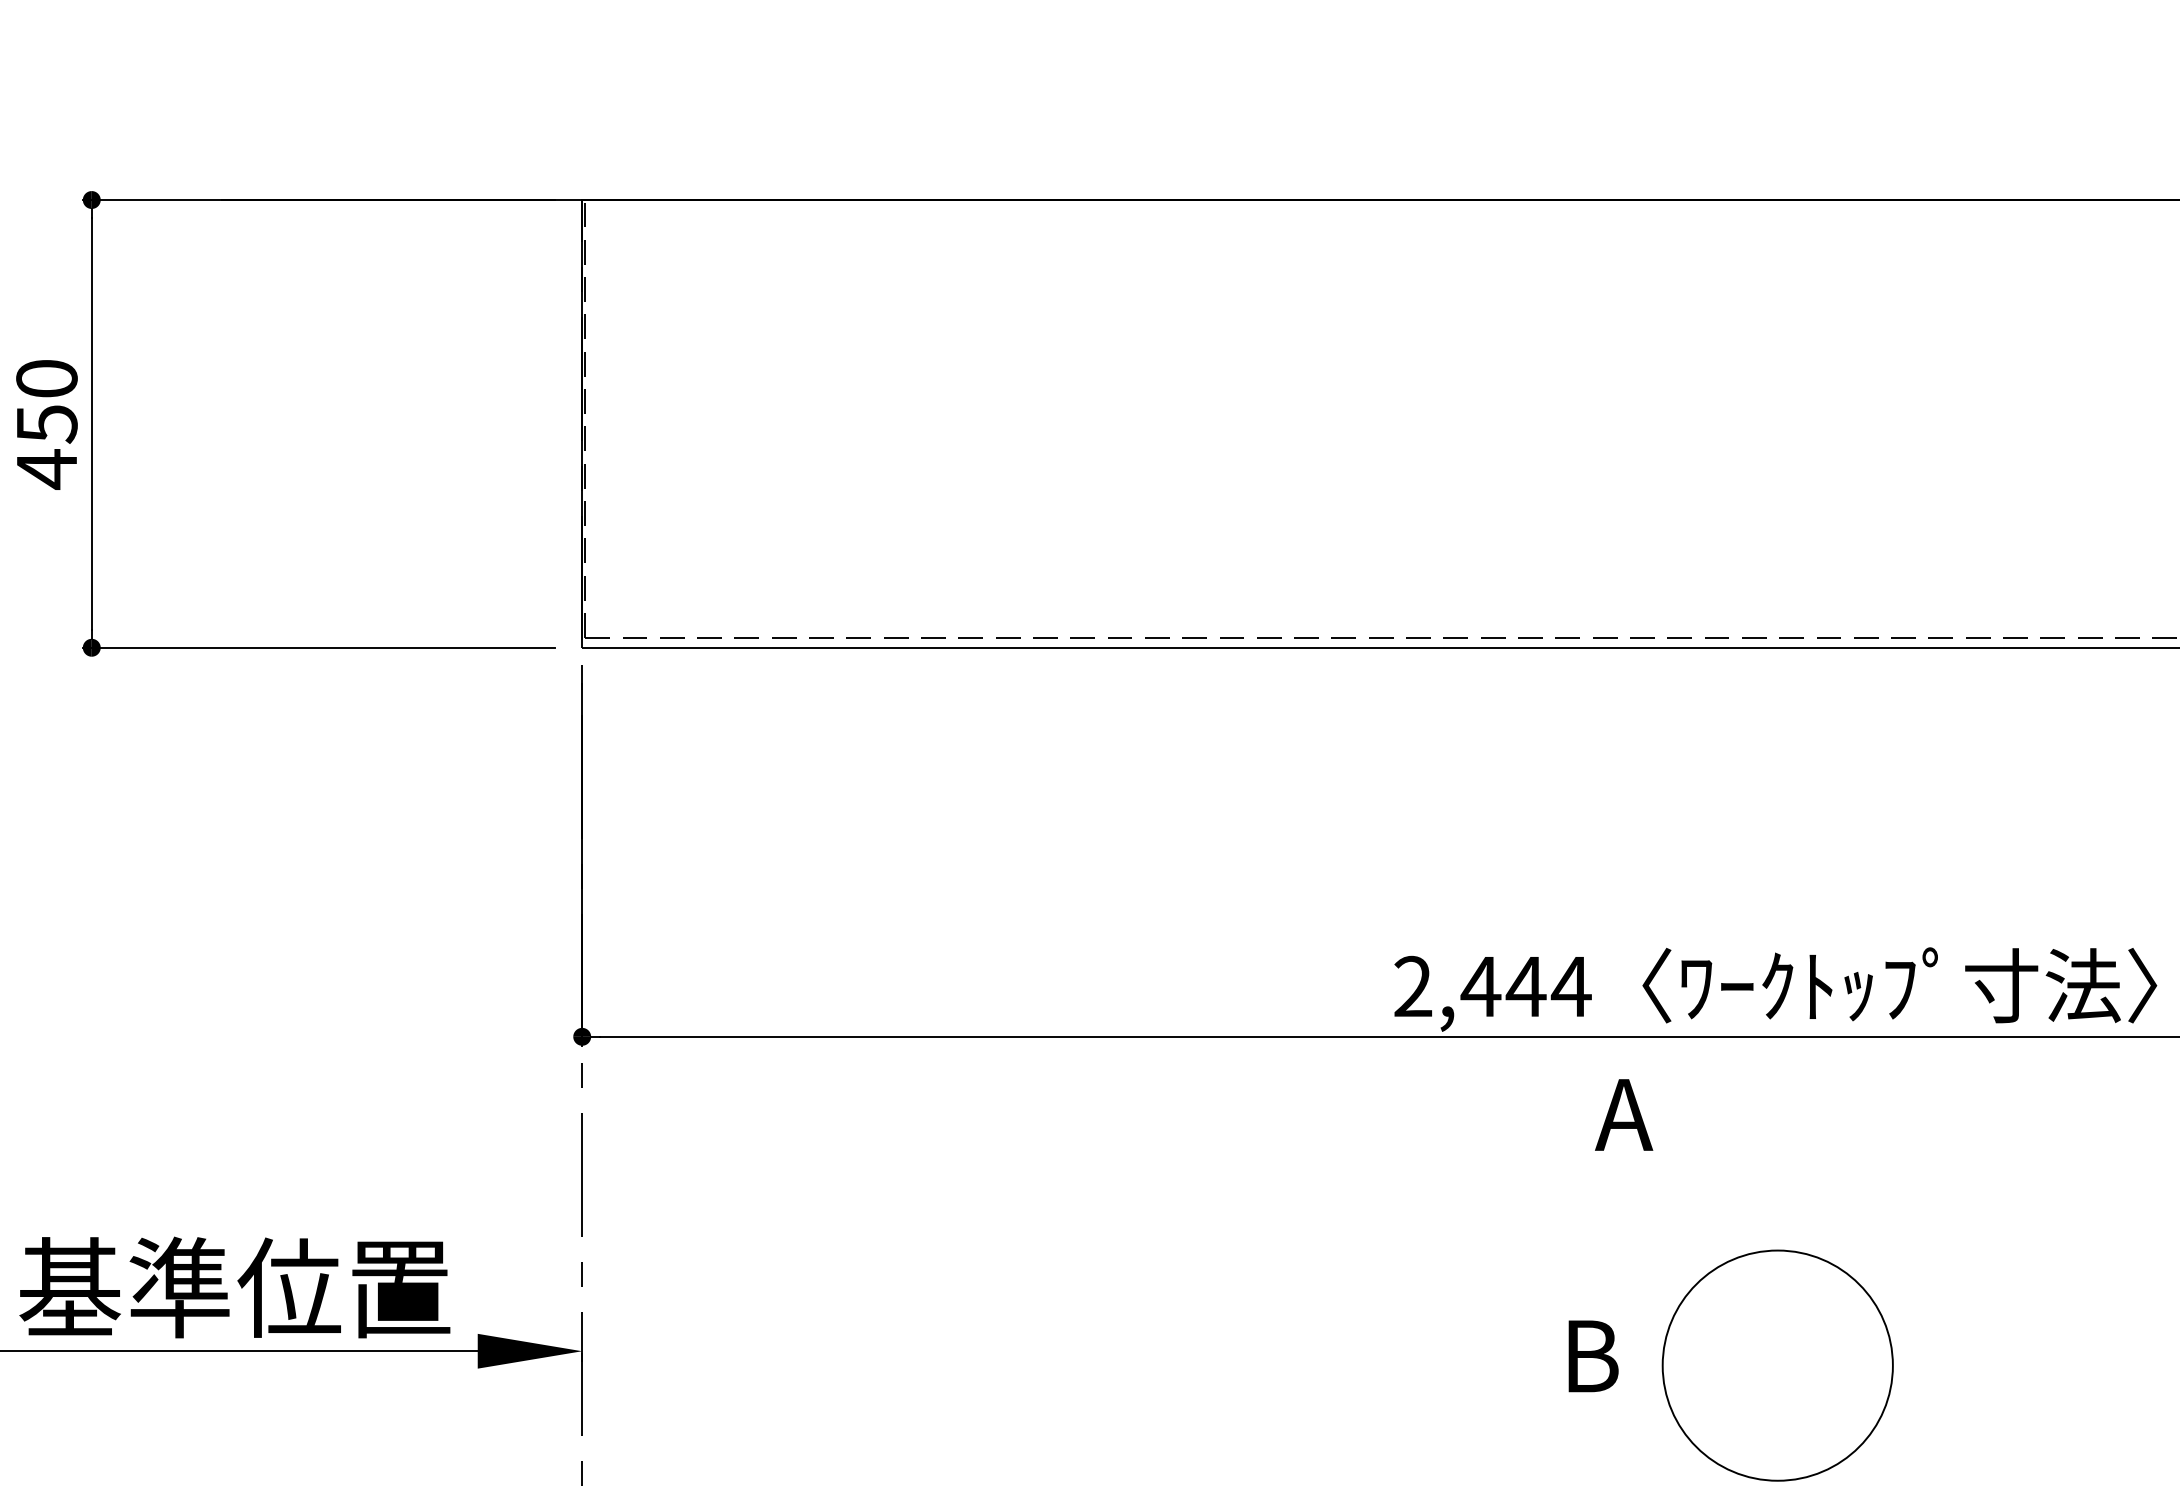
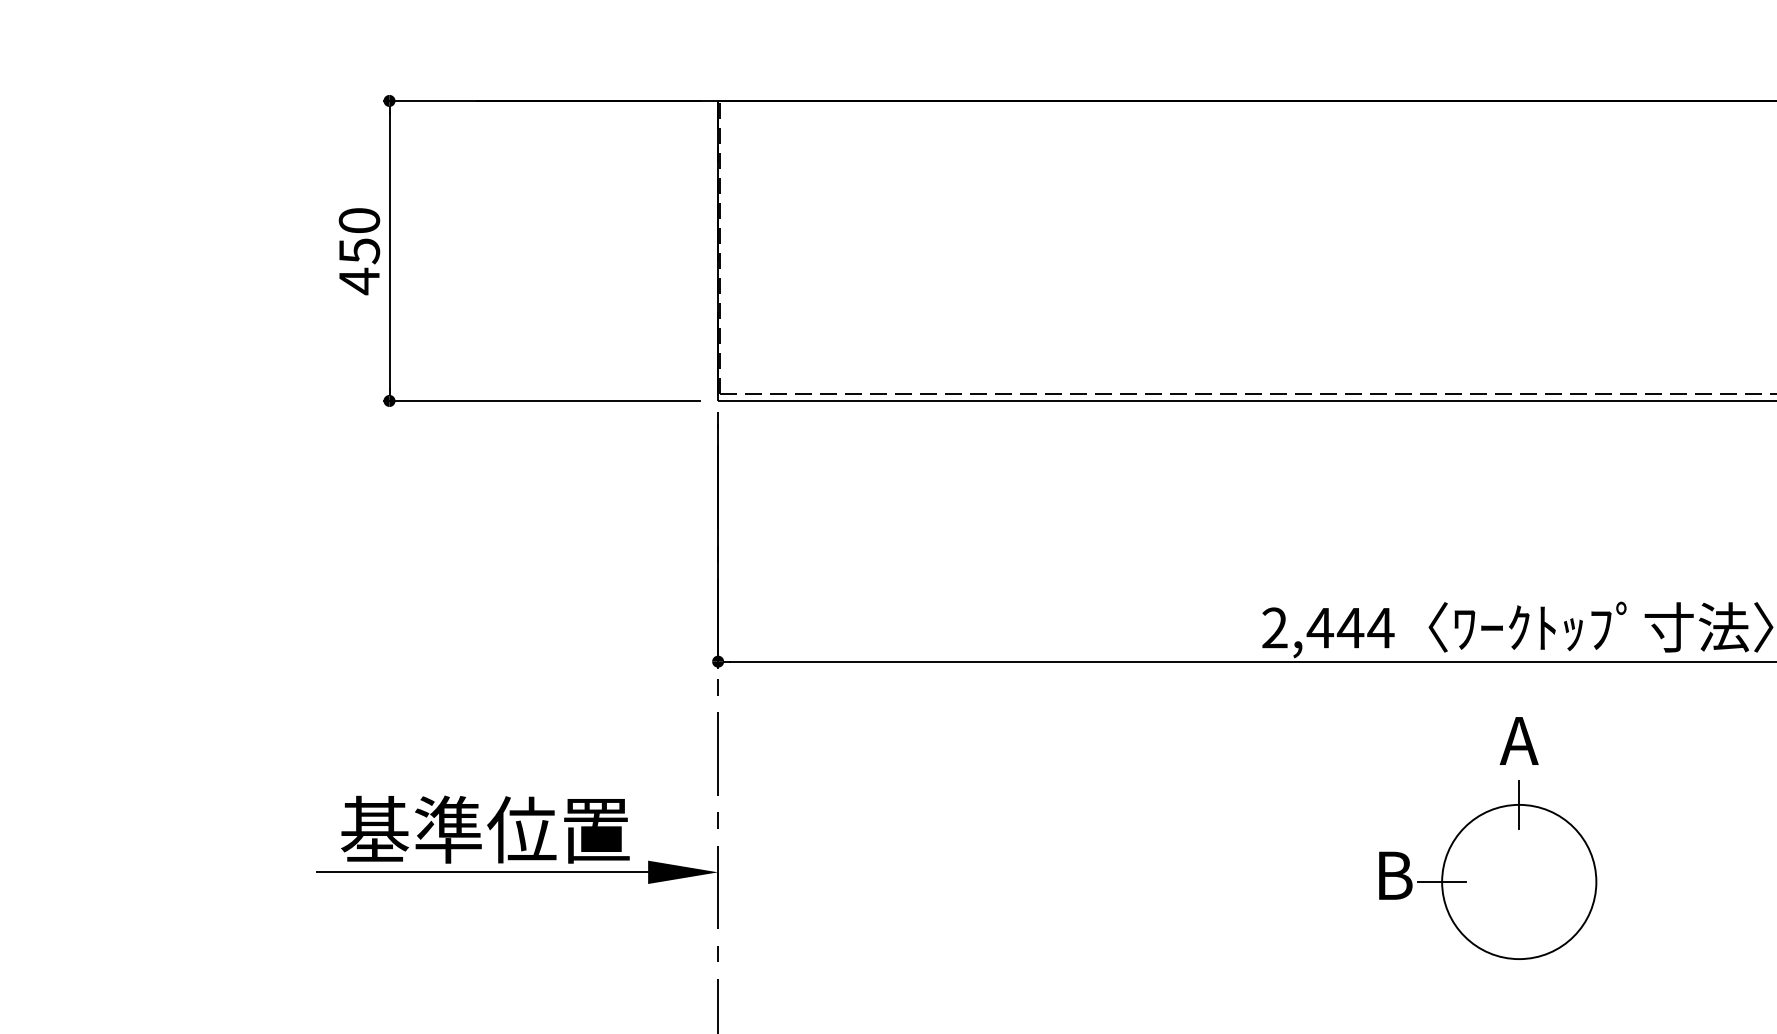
text: (1622, 1114) -> (1518, 740), moved
line: (1778, 1249) -> (1519, 804), added
line: (1663, 1366) -> (1442, 882), added

